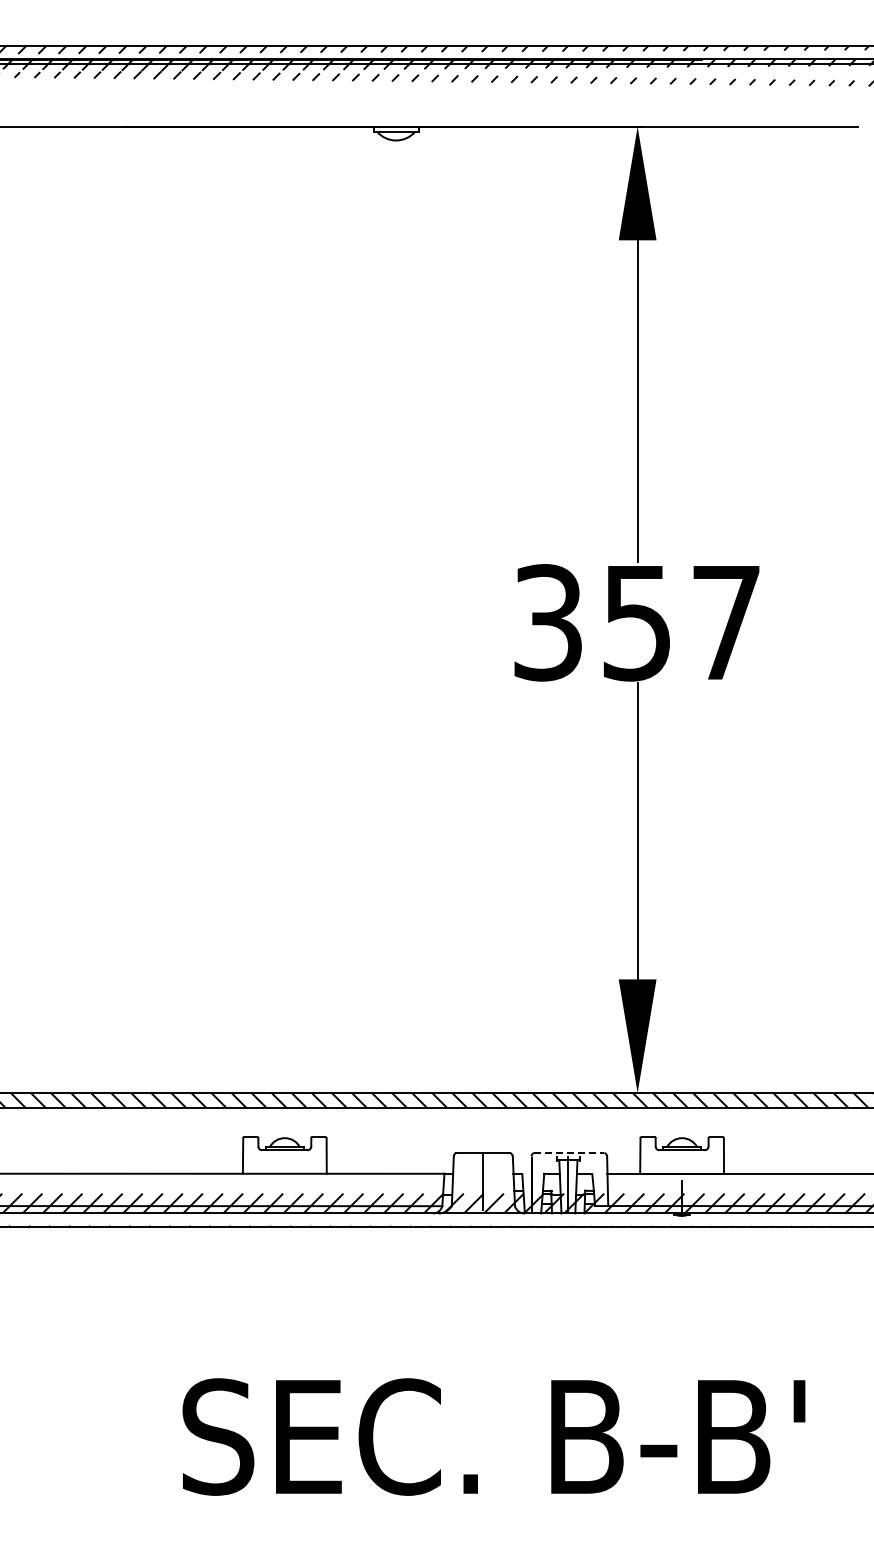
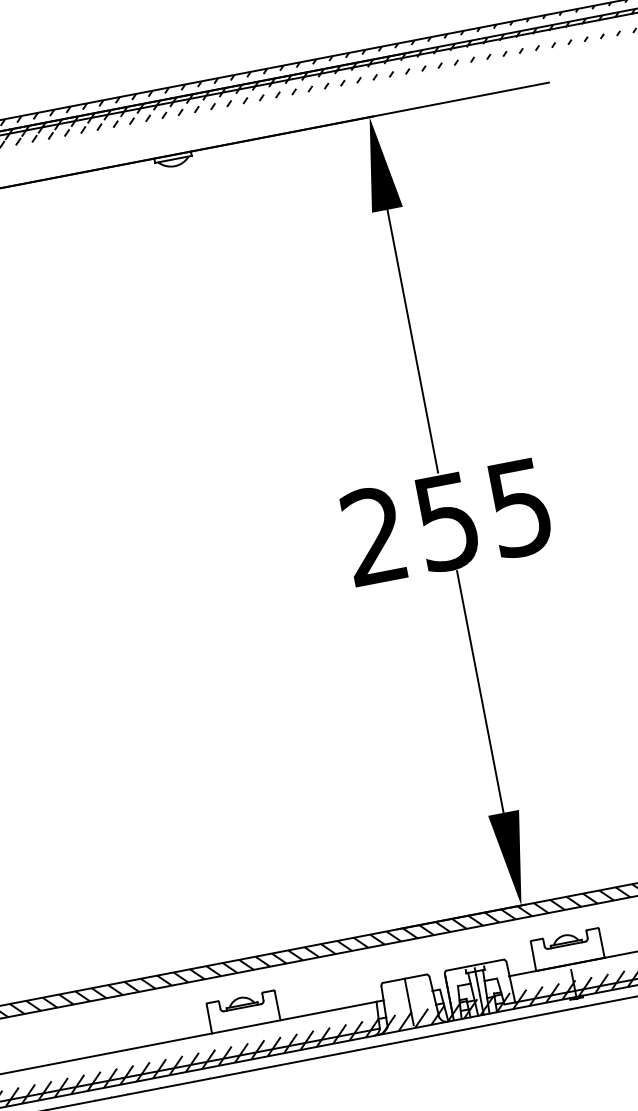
text: (636, 622) -> (446, 521), 357 -> 255
line: (569, 1152) -> (475, 964), dashed -> solid

